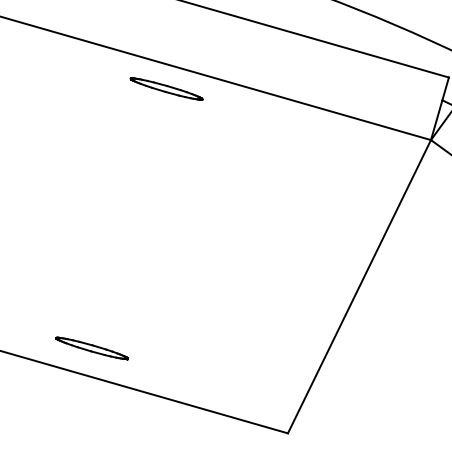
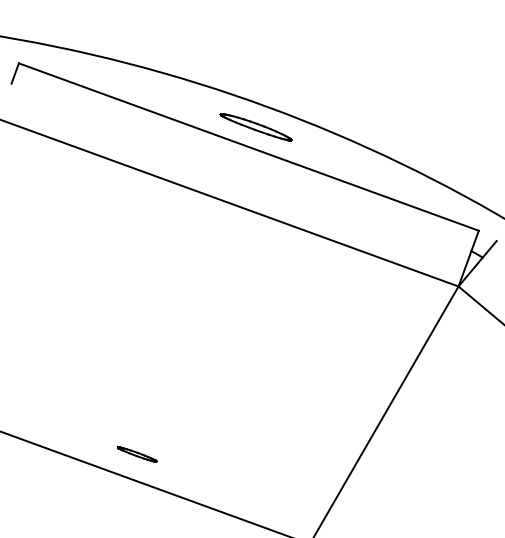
part: (166, 89) -> (221, 223), removed
part: (92, 348) -> (137, 454), size x0.6

